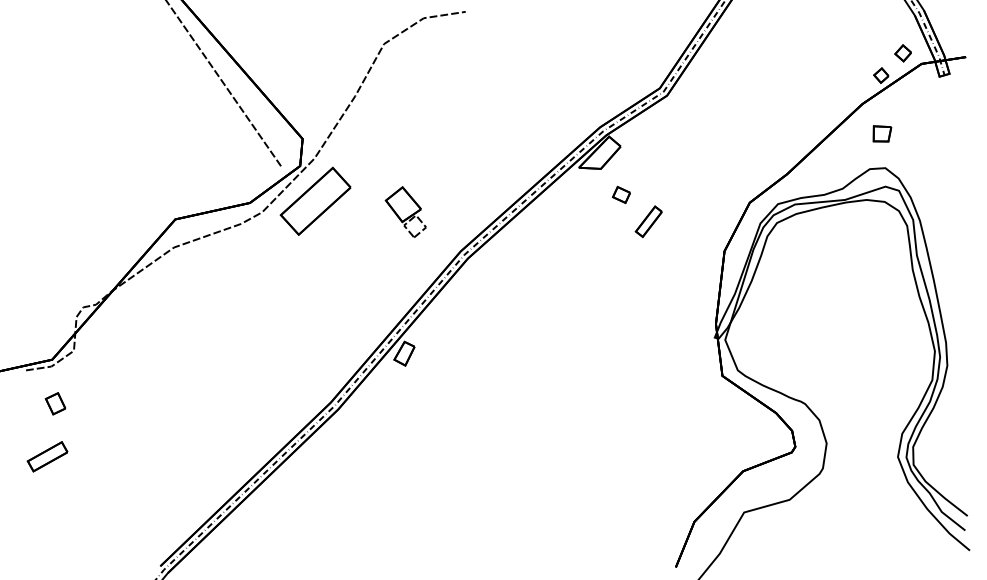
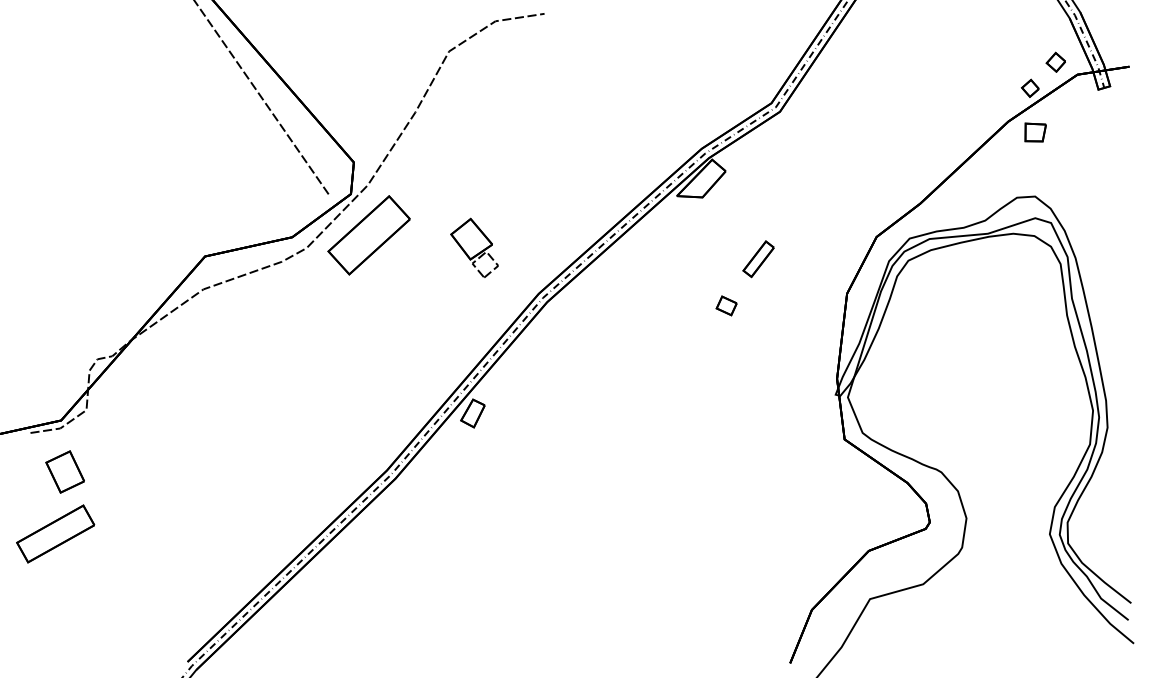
part: (882, 133) -> (1035, 132), moved
part: (621, 194) -> (726, 305), moved
part: (55, 403) -> (64, 471), size x1.67
part: (47, 456) -> (55, 533), size x1.67

